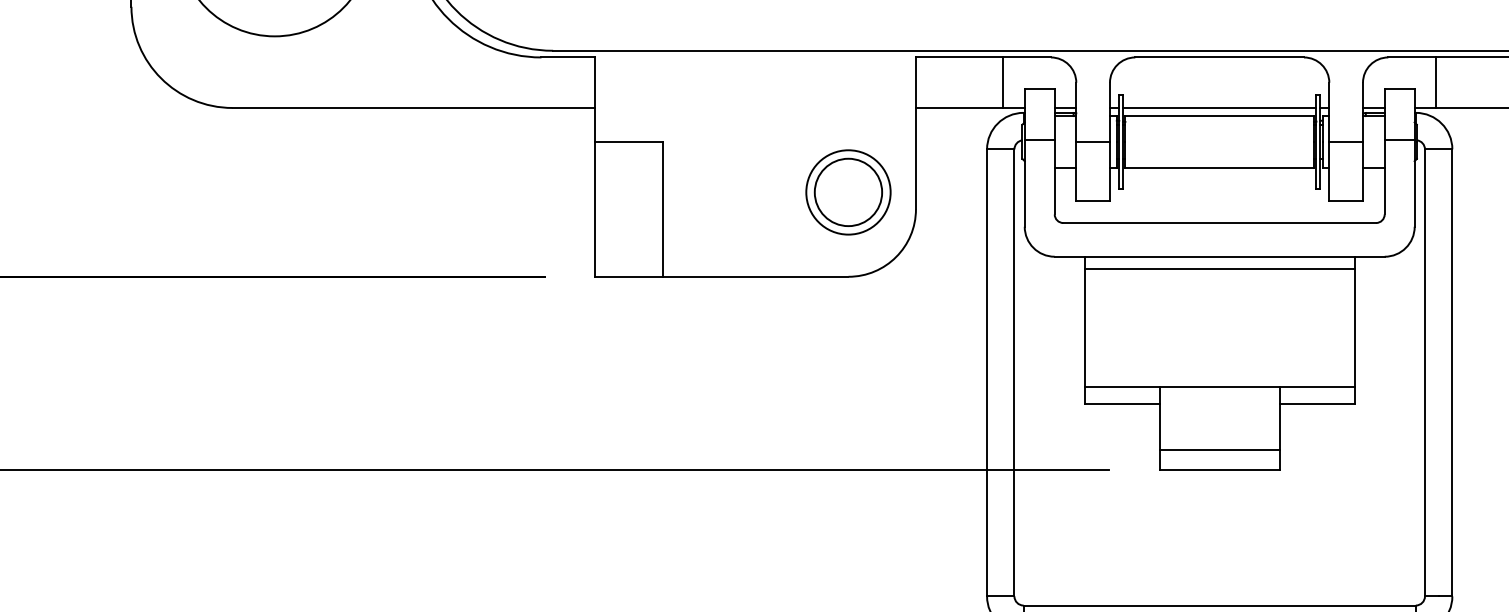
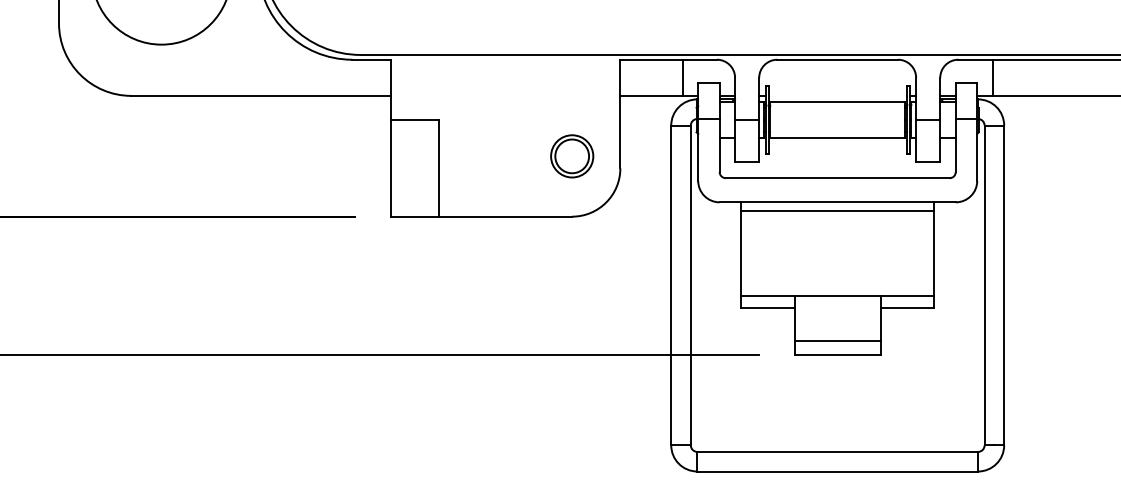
line: (1219, 107) -> (837, 95), removed
part: (849, 192) -> (572, 156), size x0.7

